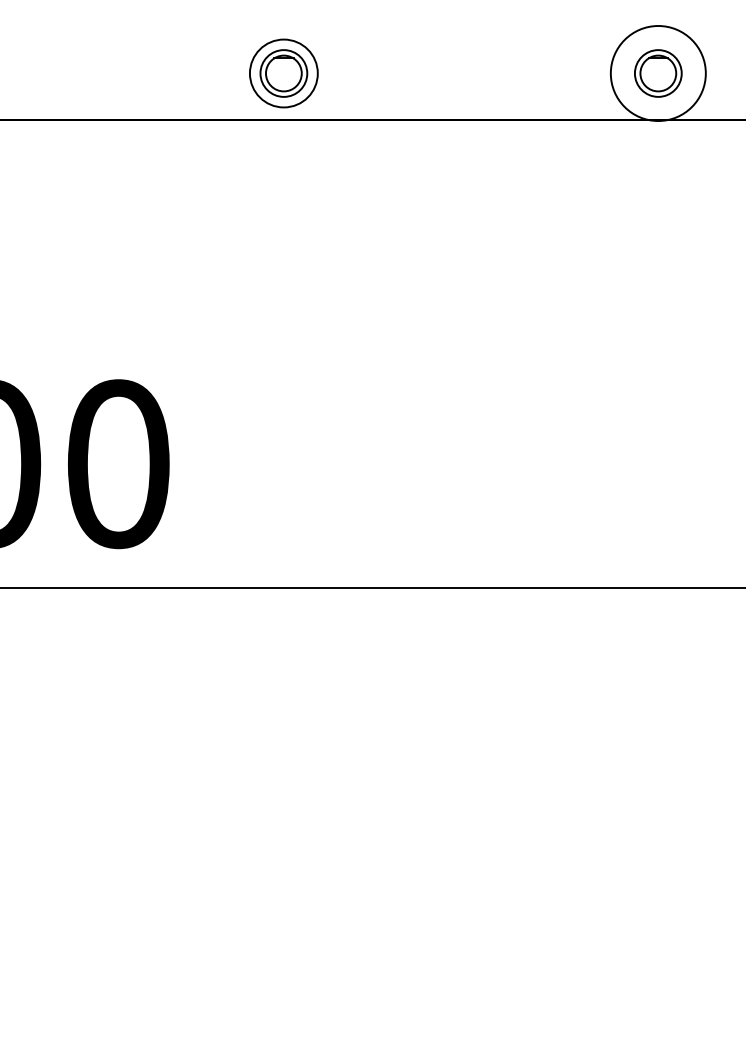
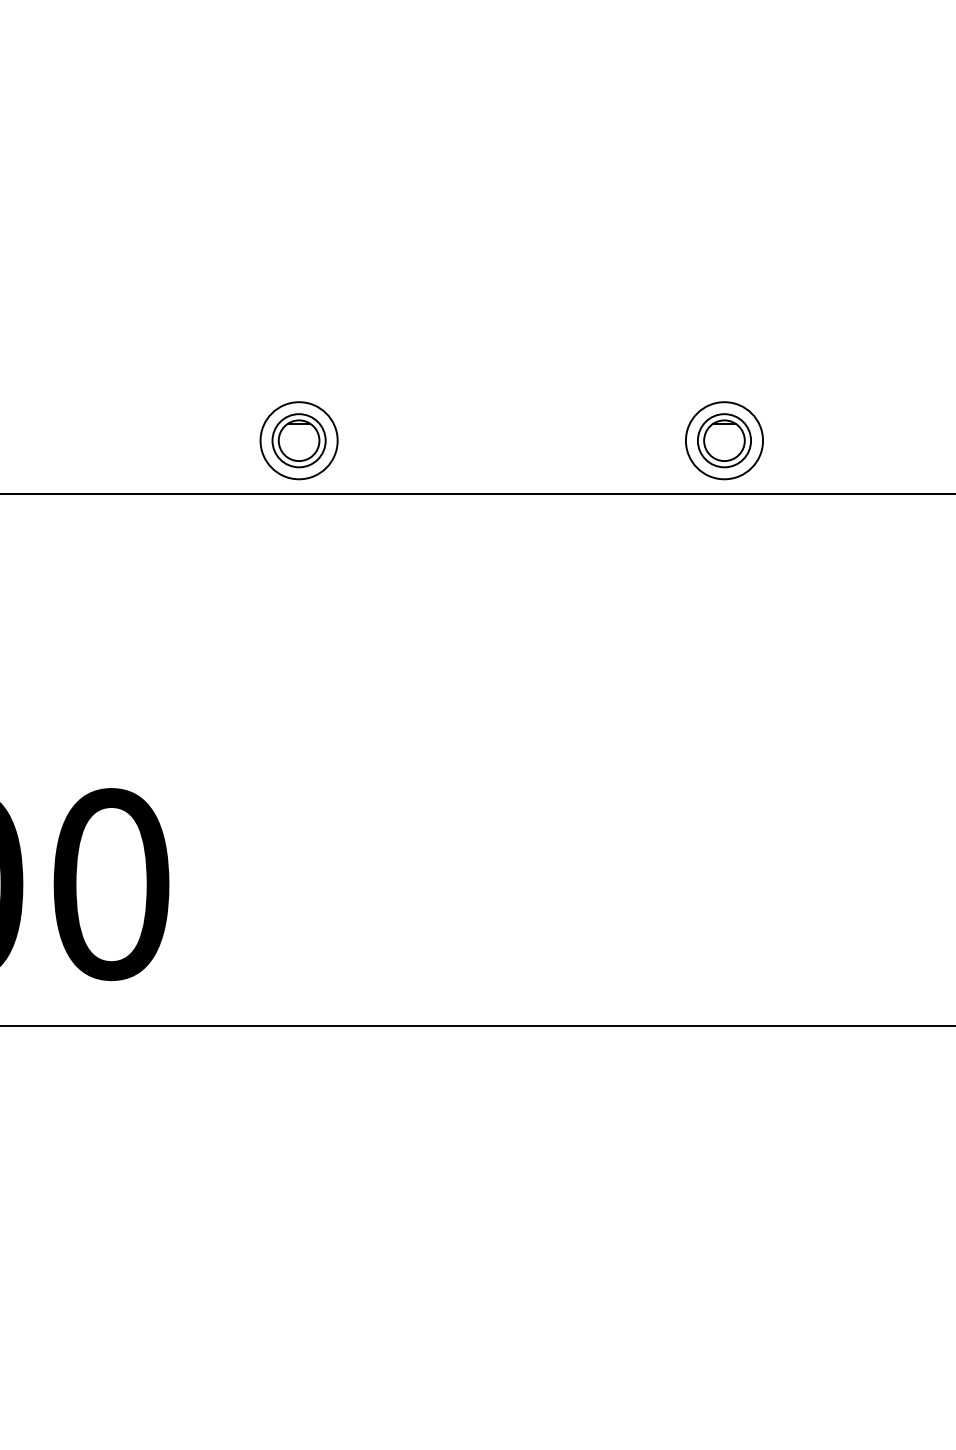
circle: (658, 73) -> (724, 440), size x0.71

